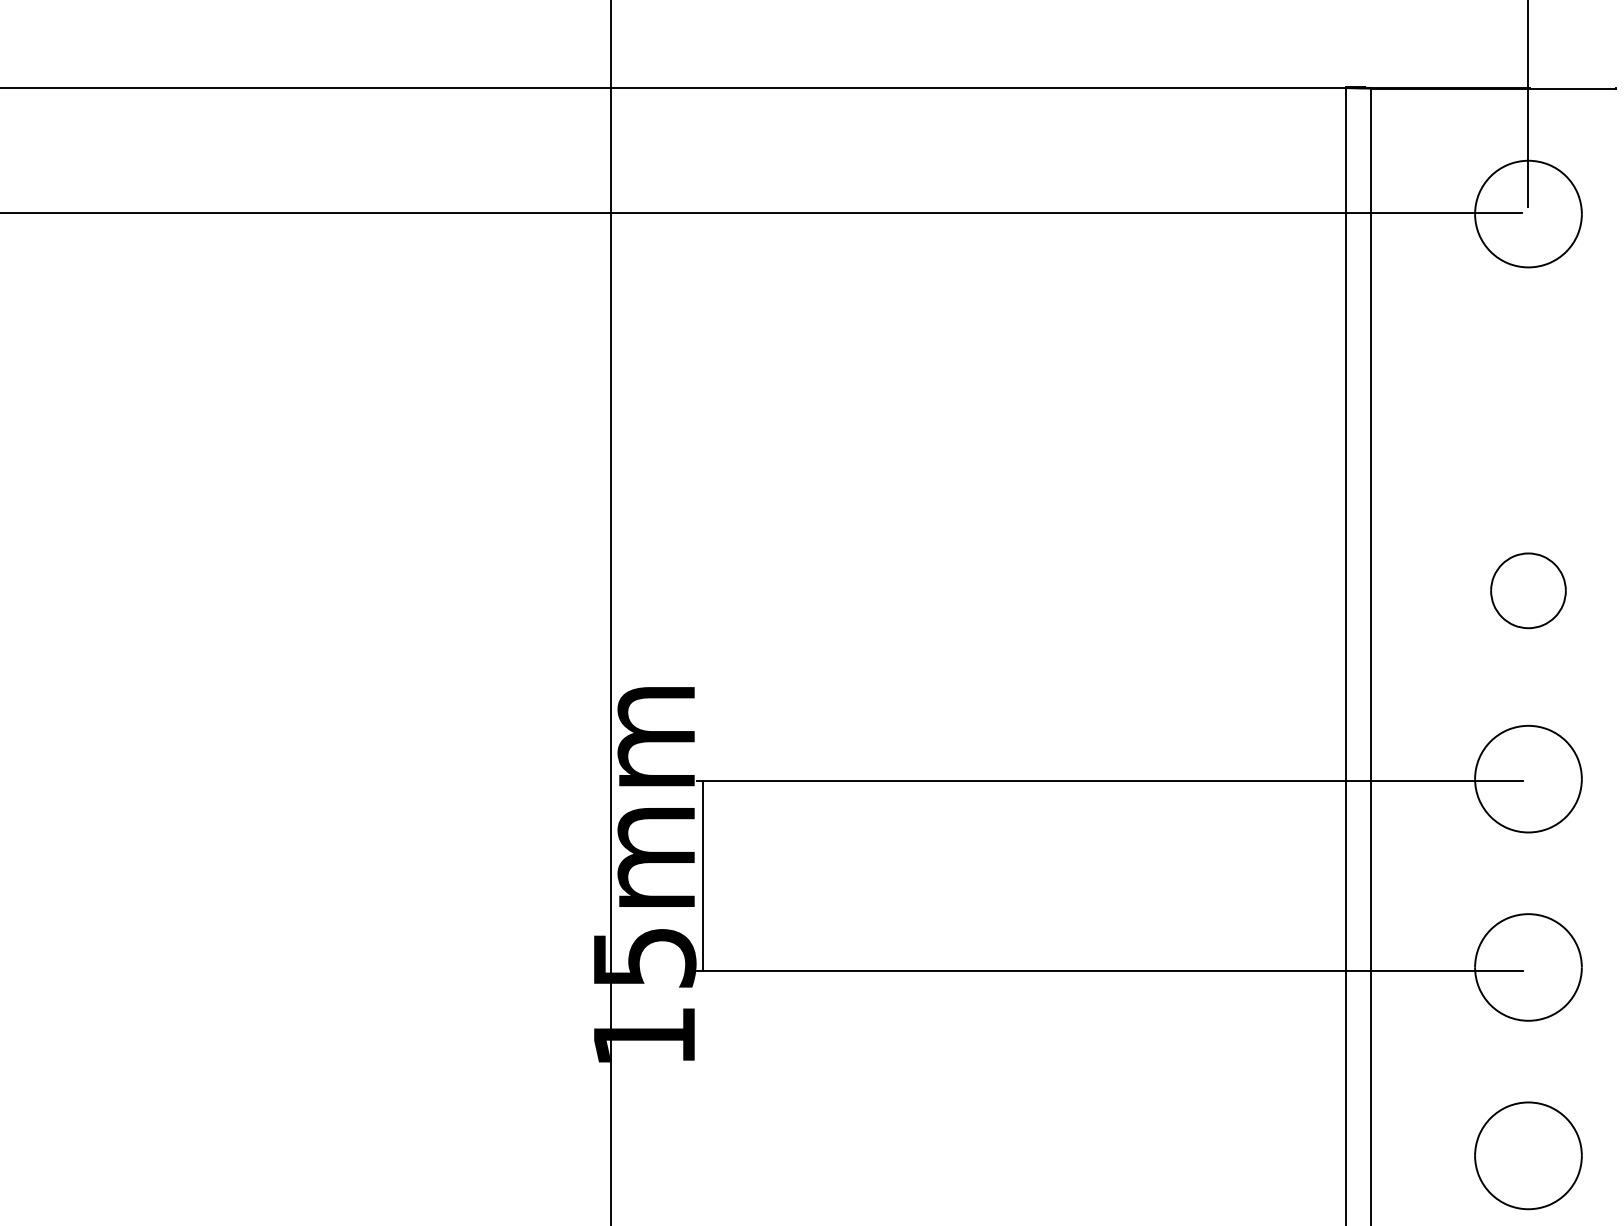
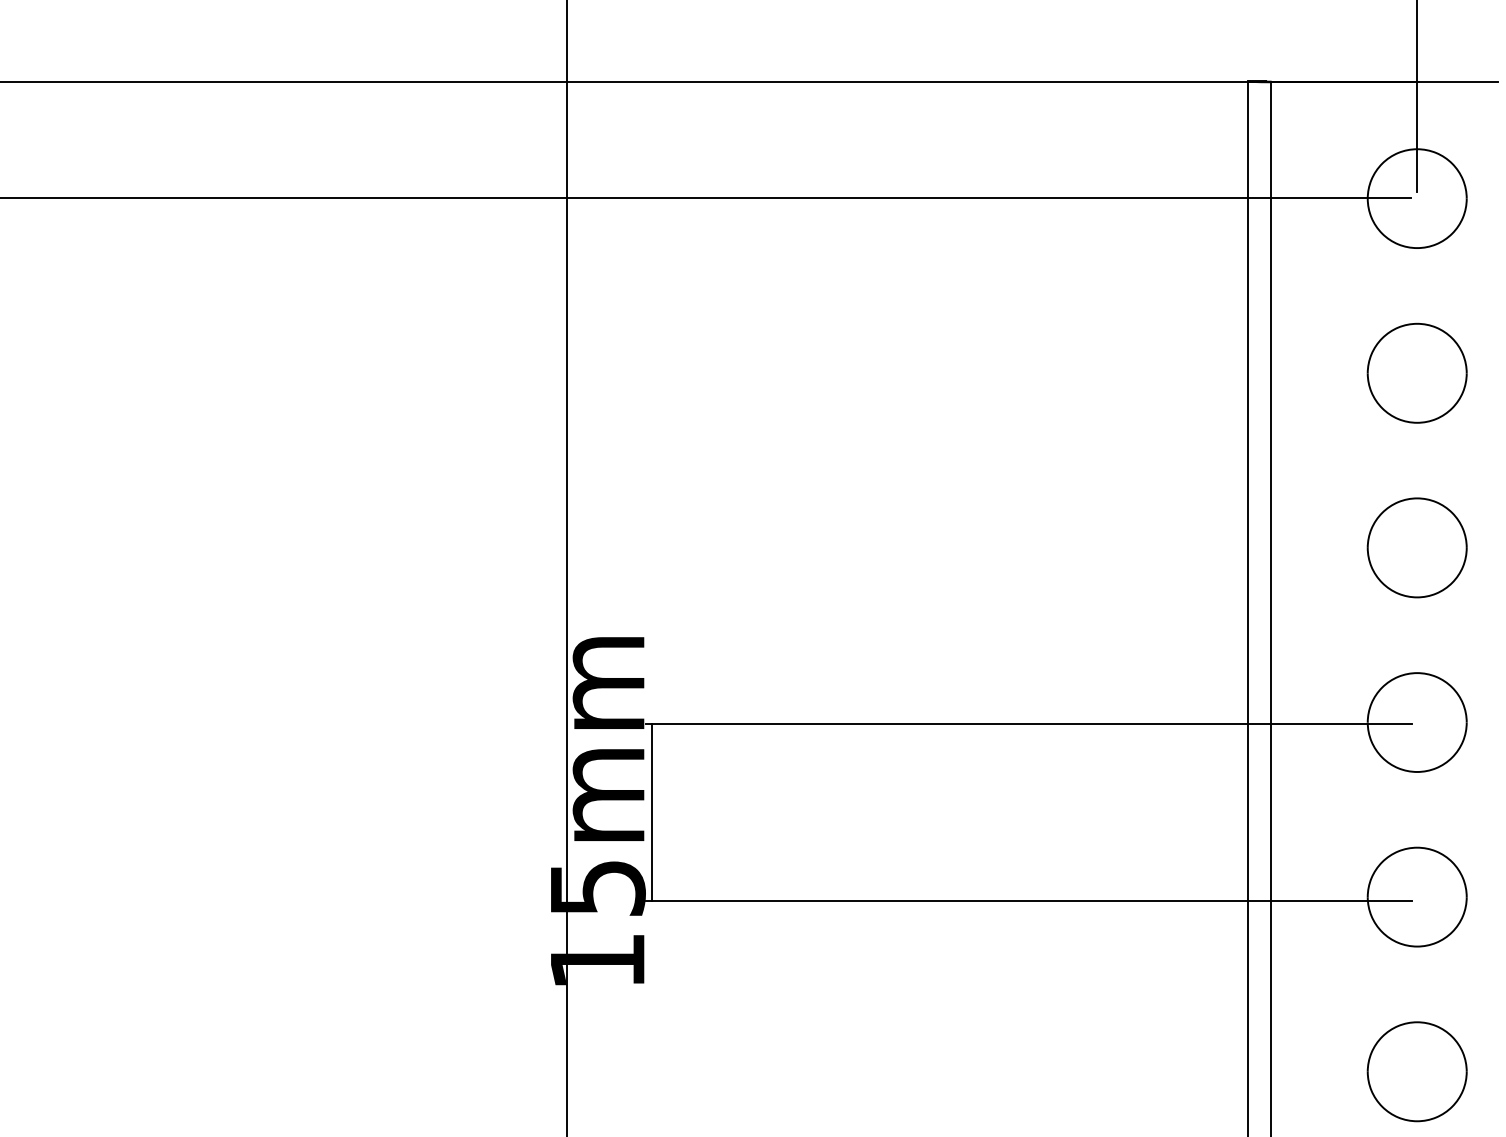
part: (1528, 402) -> (1417, 373), added
part: (1528, 590) -> (1417, 547), size x1.43

